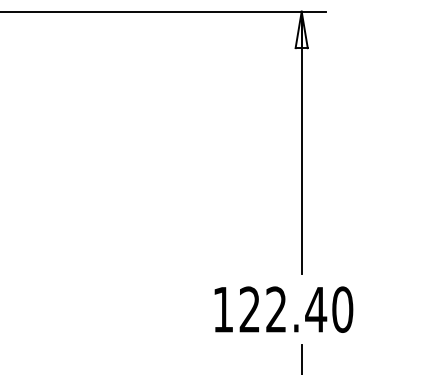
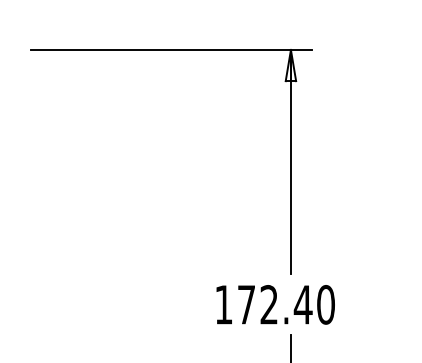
text: (249, 309) -> (246, 304), 122.40 -> 172.40

